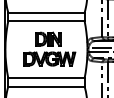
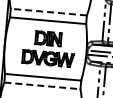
line: (45, 12) -> (47, 11), solid -> dashed
line: (46, 86) -> (42, 85), solid -> dashed

